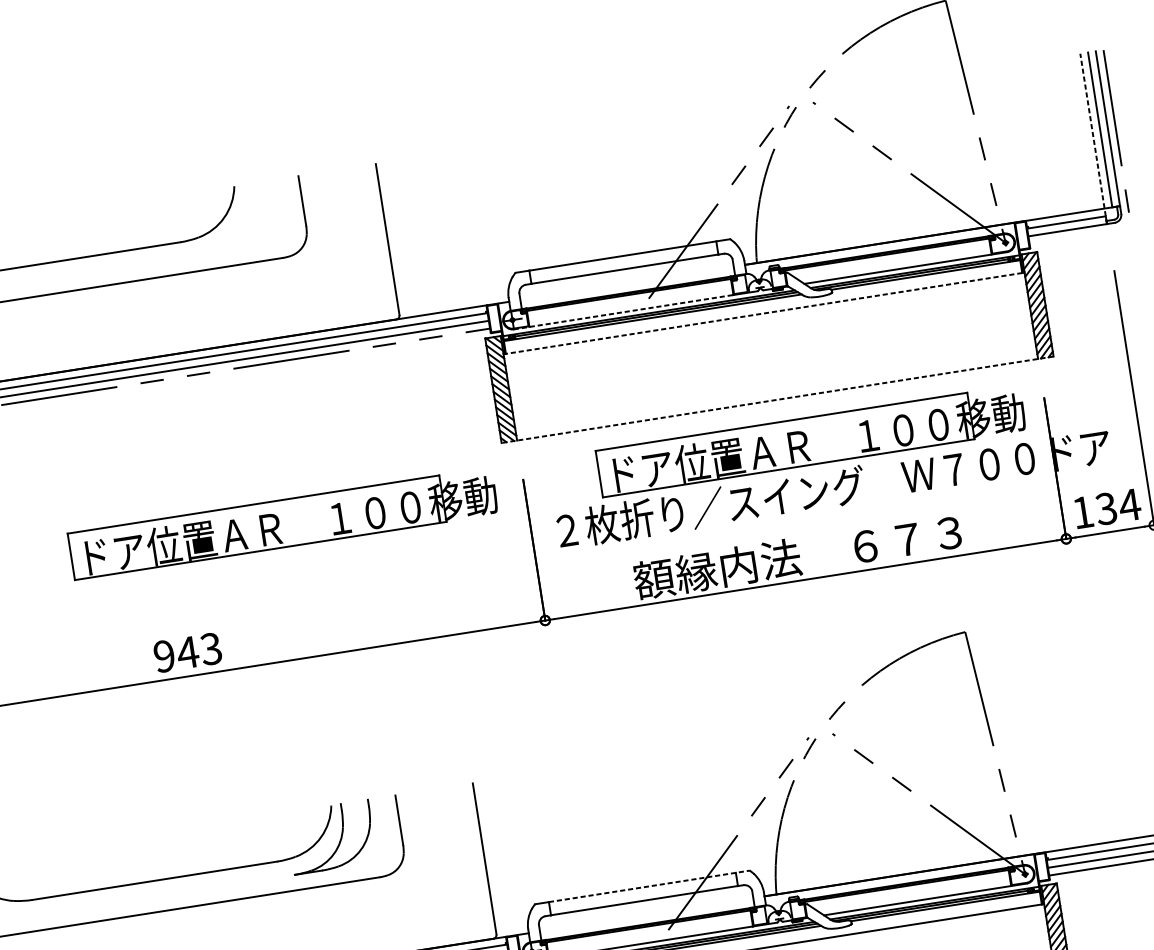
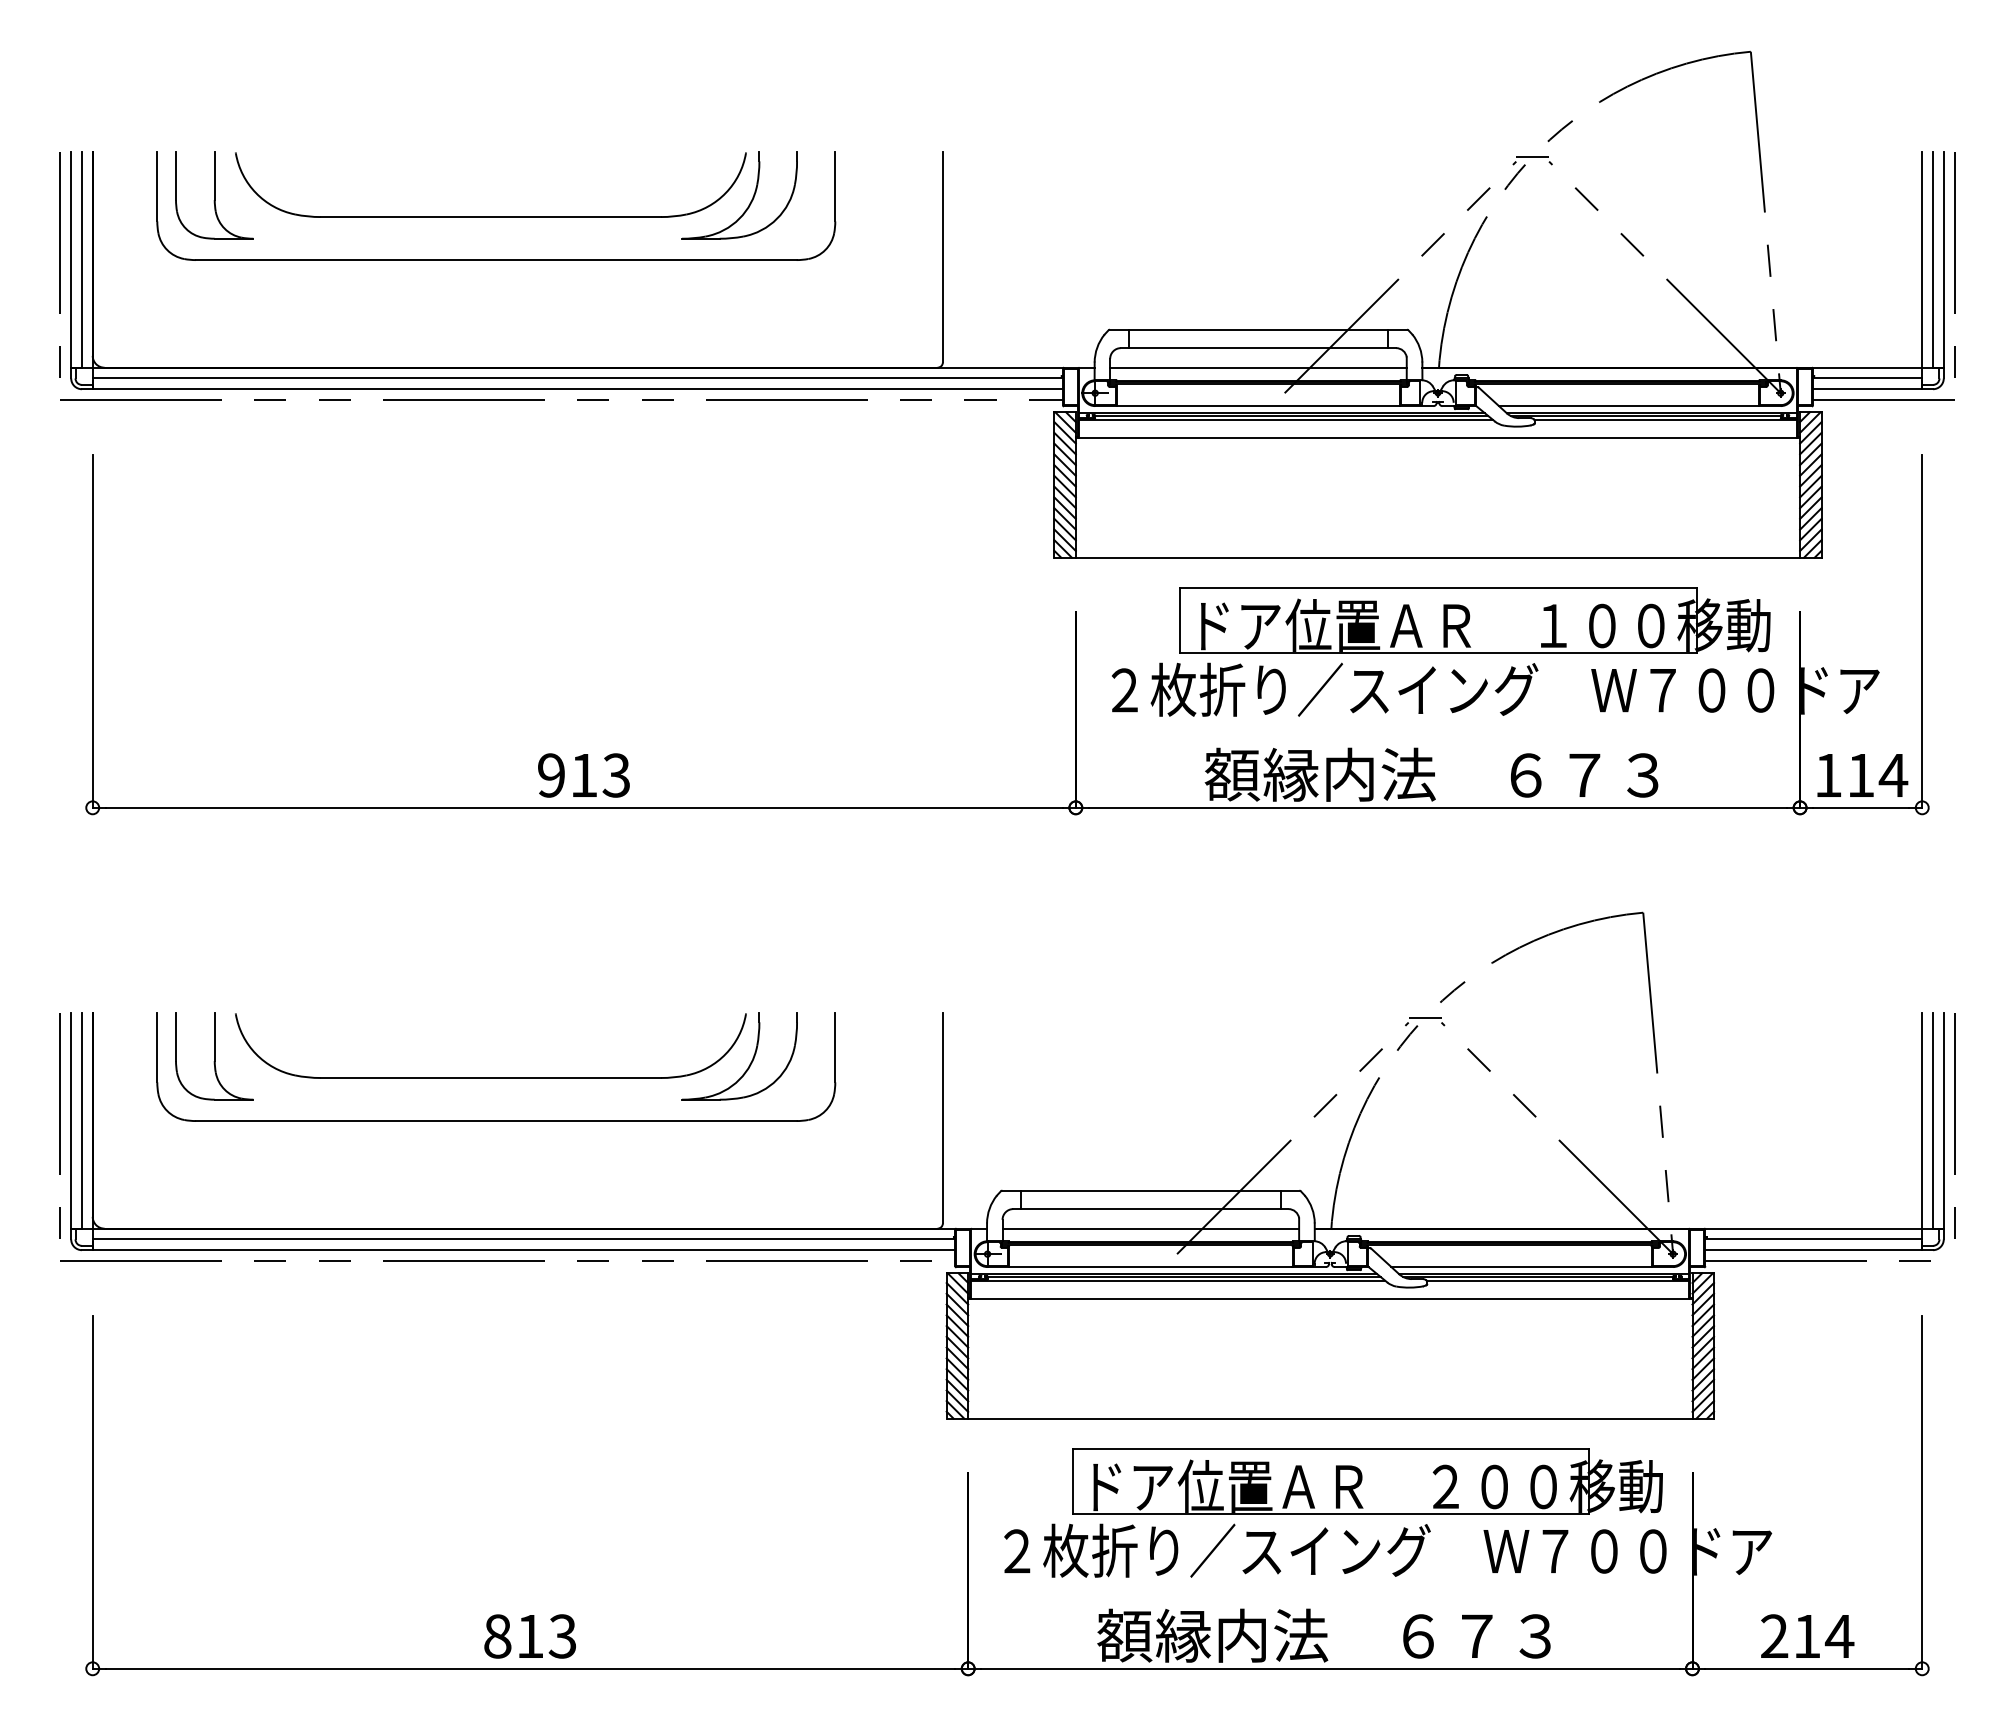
line: (800, 101) -> (1532, 157), added
line: (1093, 138) -> (1922, 270), dashed -> solid
part: (242, 221) -> (750, 201), added
line: (1080, 235) -> (1883, 399), added
line: (627, 283) -> (1258, 367), added
line: (623, 312) -> (1247, 406), dashed -> solid
line: (763, 313) -> (1437, 437), dashed -> solid
line: (778, 399) -> (1439, 557), dashed -> solid
text: (1106, 508) -> (1860, 775), 134 -> 114
part: (282, 523) -> (740, 620), removed
text: (187, 652) -> (583, 775), 943 -> 913
line: (819, 732) -> (1424, 1018), added
line: (649, 886) -> (1160, 1190), dashed -> solid
line: (646, 914) -> (1150, 1228), added

